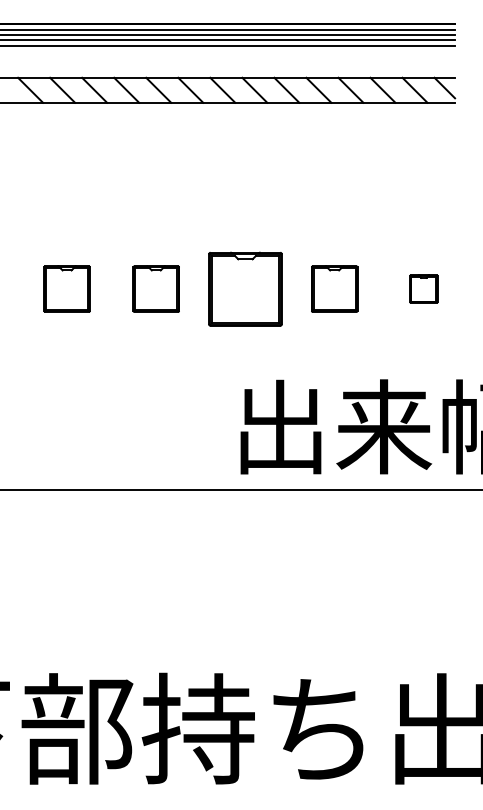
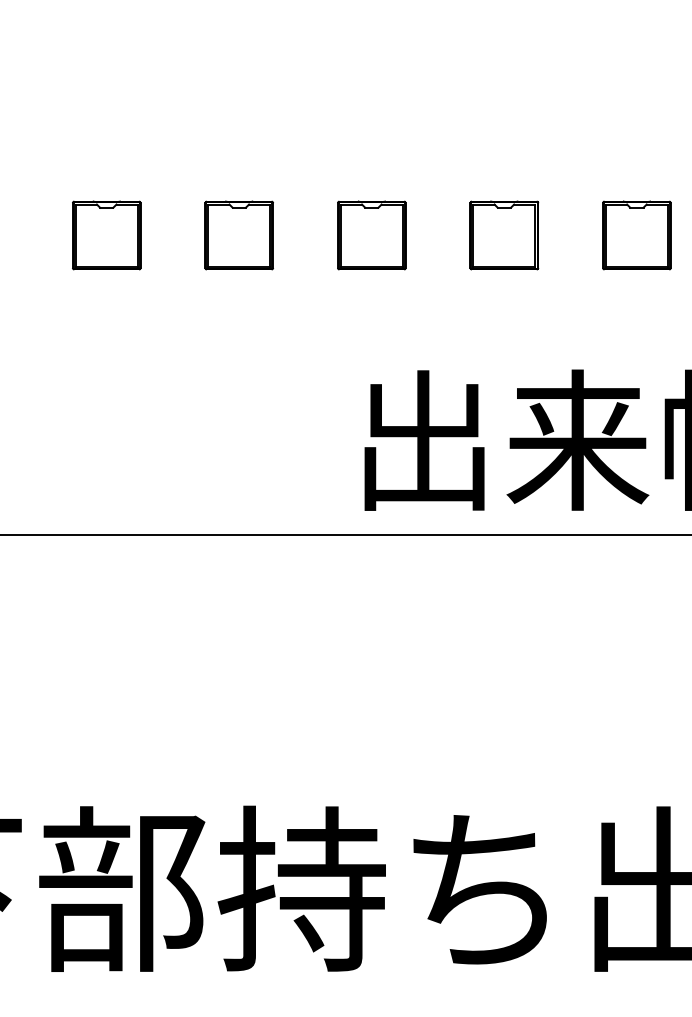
part: (245, 288) -> (371, 234), size x0.62
part: (423, 288) -> (636, 234), size x1.67

